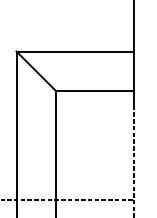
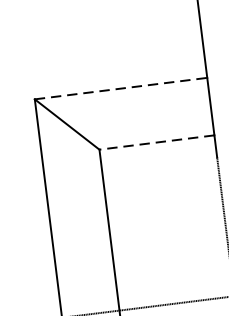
line: (75, 51) -> (121, 88), solid -> dashed
line: (94, 90) -> (156, 142), solid -> dashed

